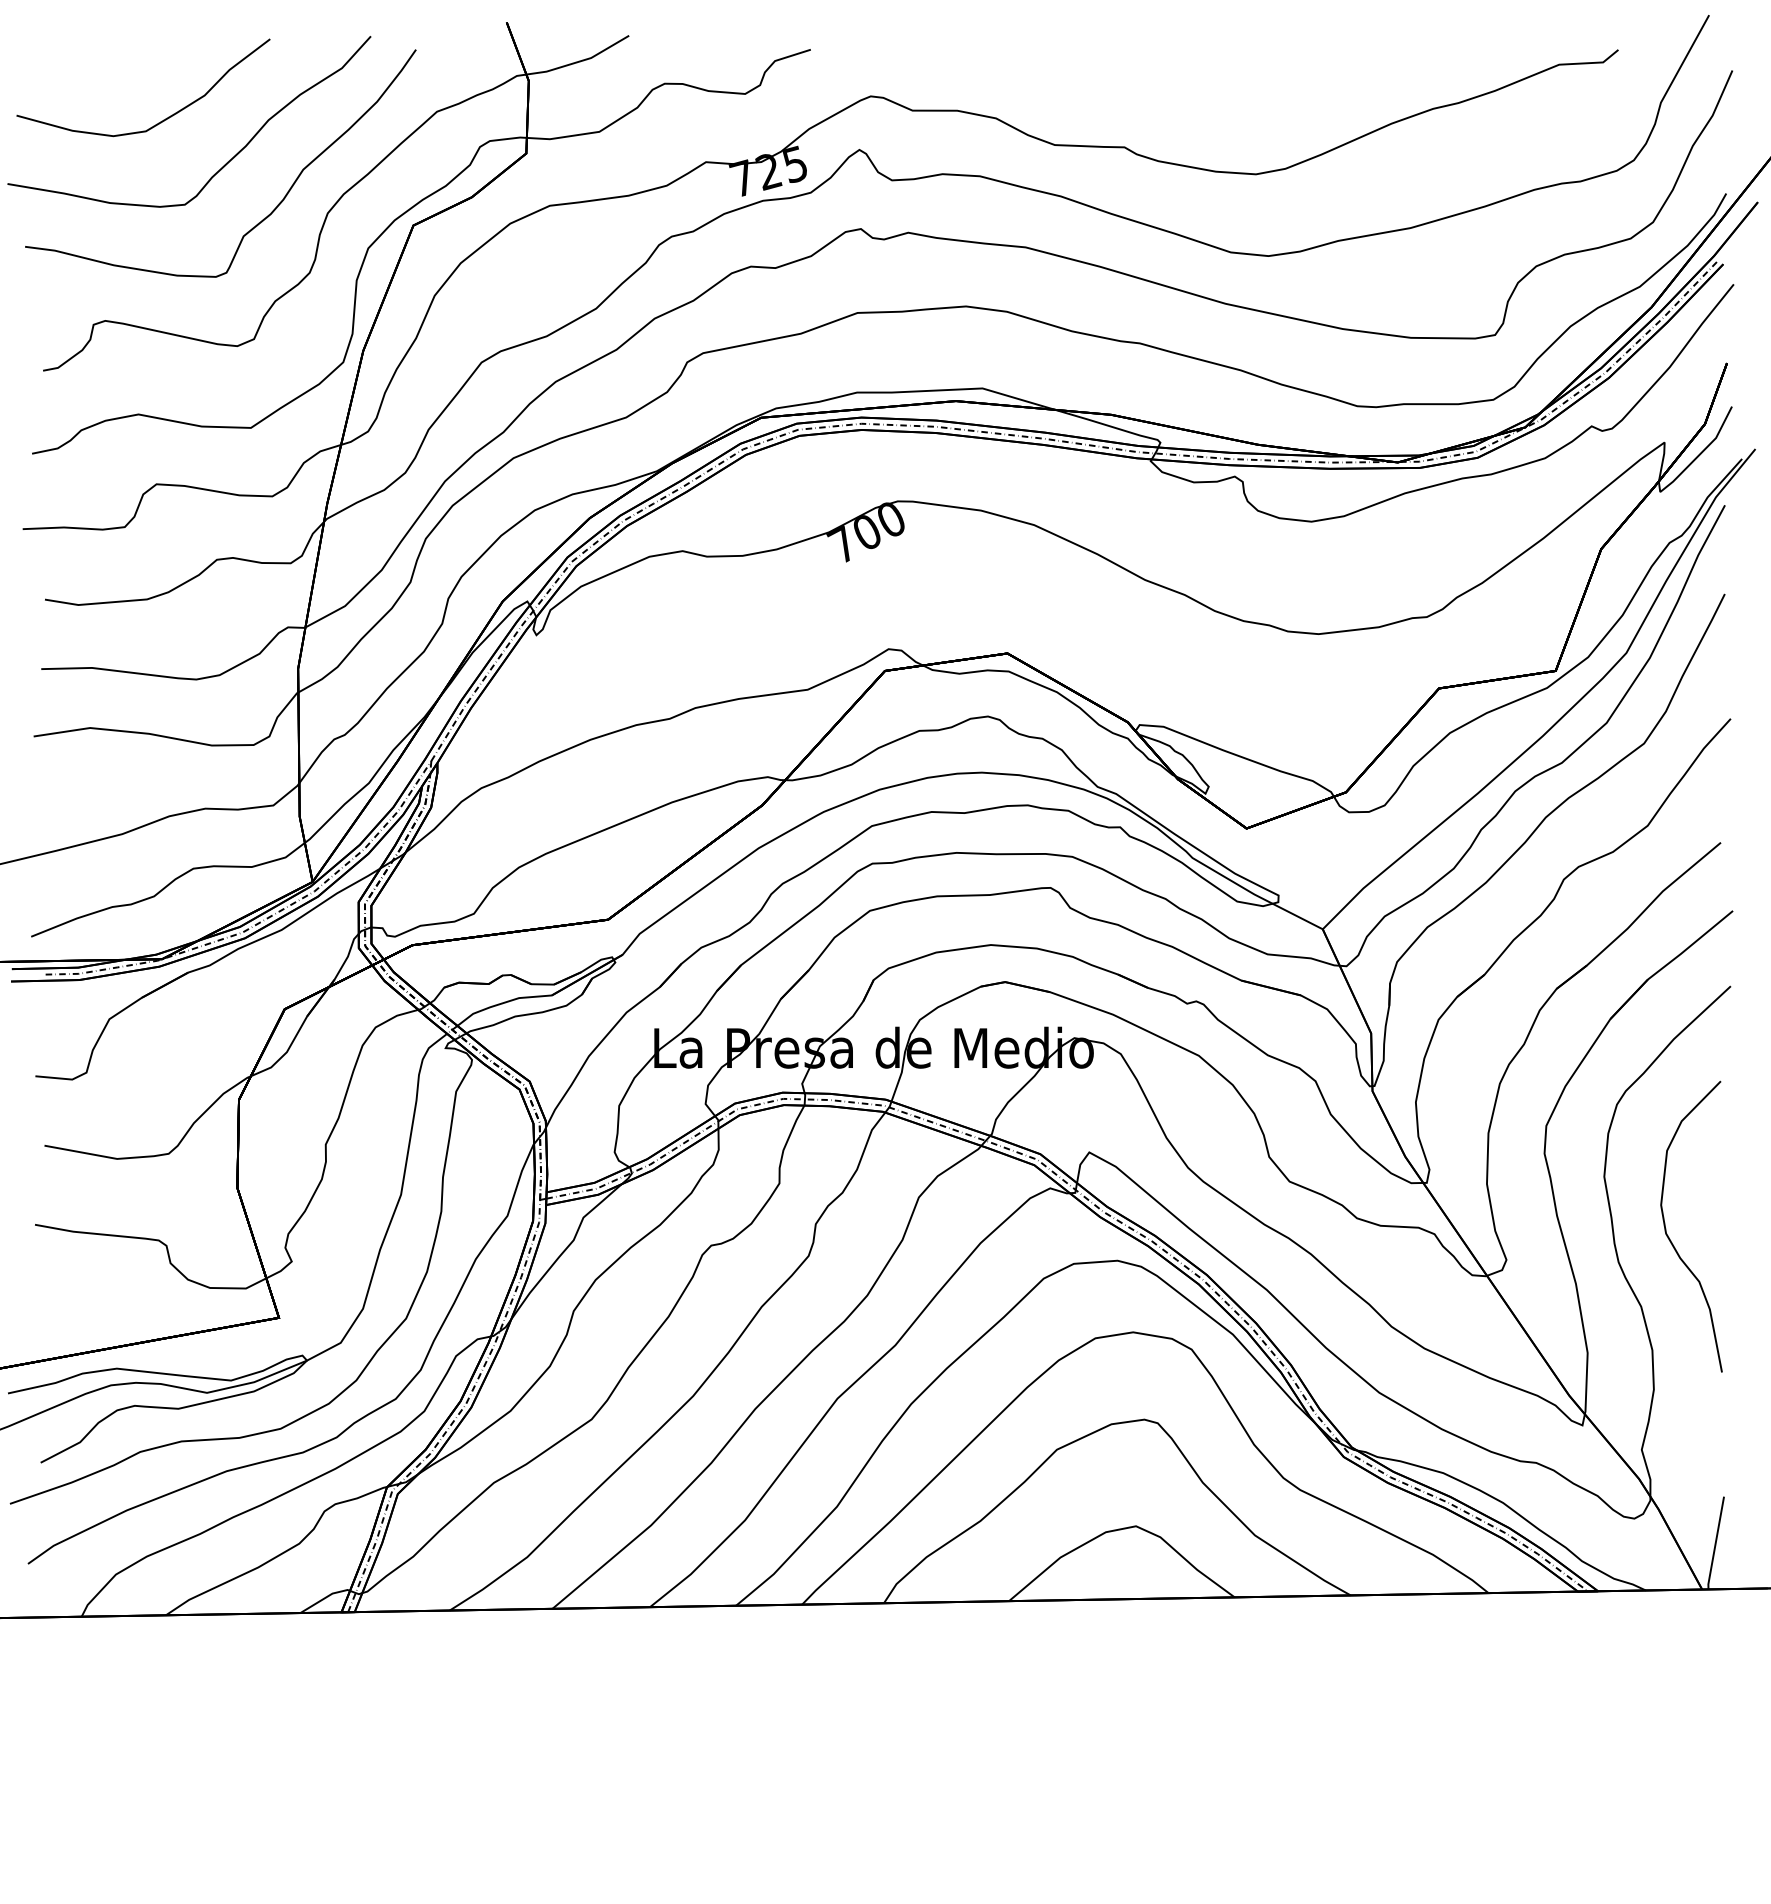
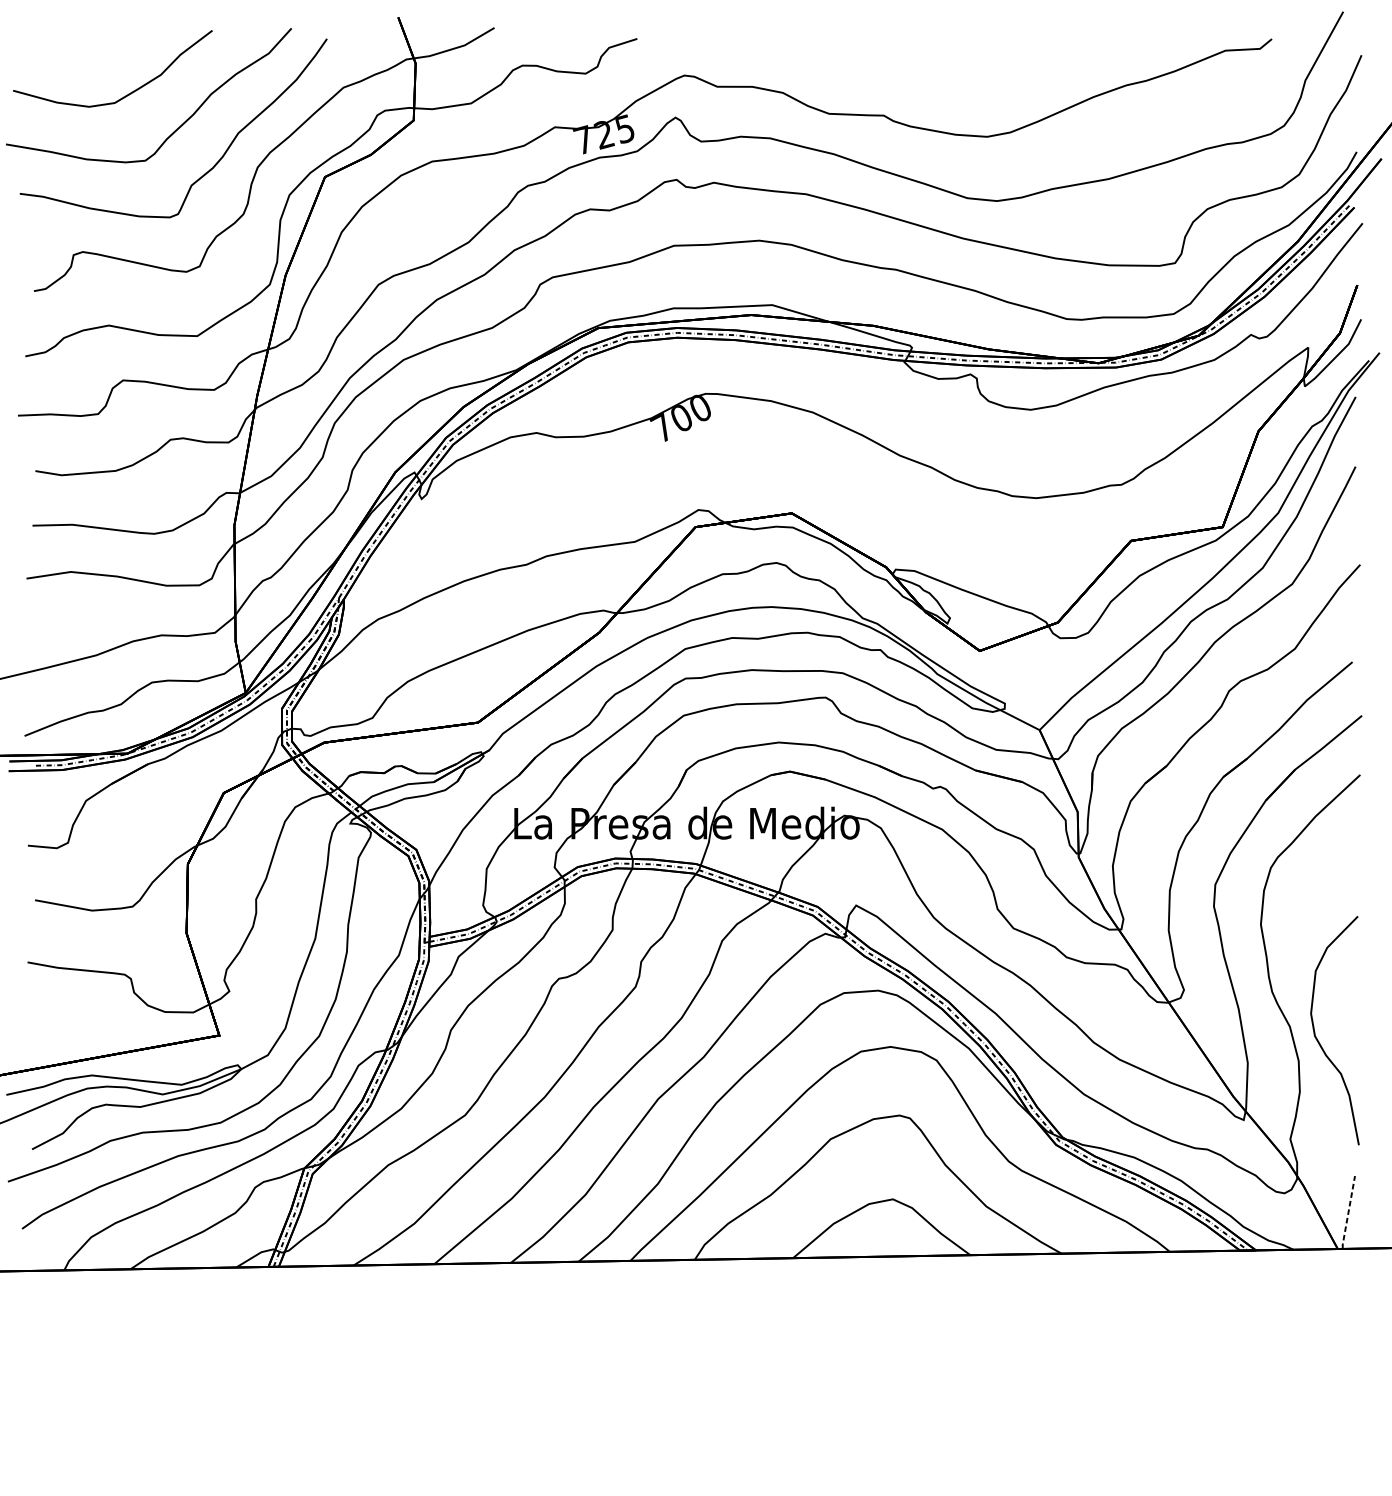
curve: (1671, 1240) -> (1319, 1041), moved
line: (1715, 1543) -> (1348, 1212), solid -> dashed

